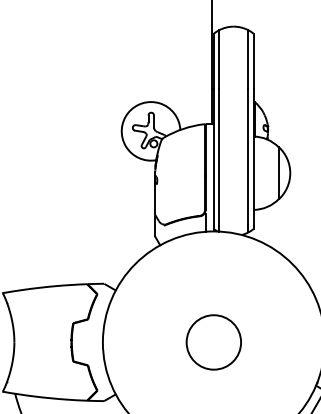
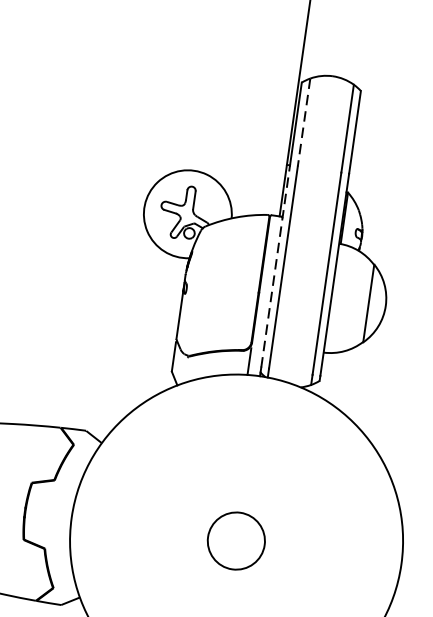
line: (219, 59) -> (304, 122), solid -> dashed
line: (213, 157) -> (275, 266), solid -> dashed
circle: (213, 342) -> (235, 541), size x0.7

